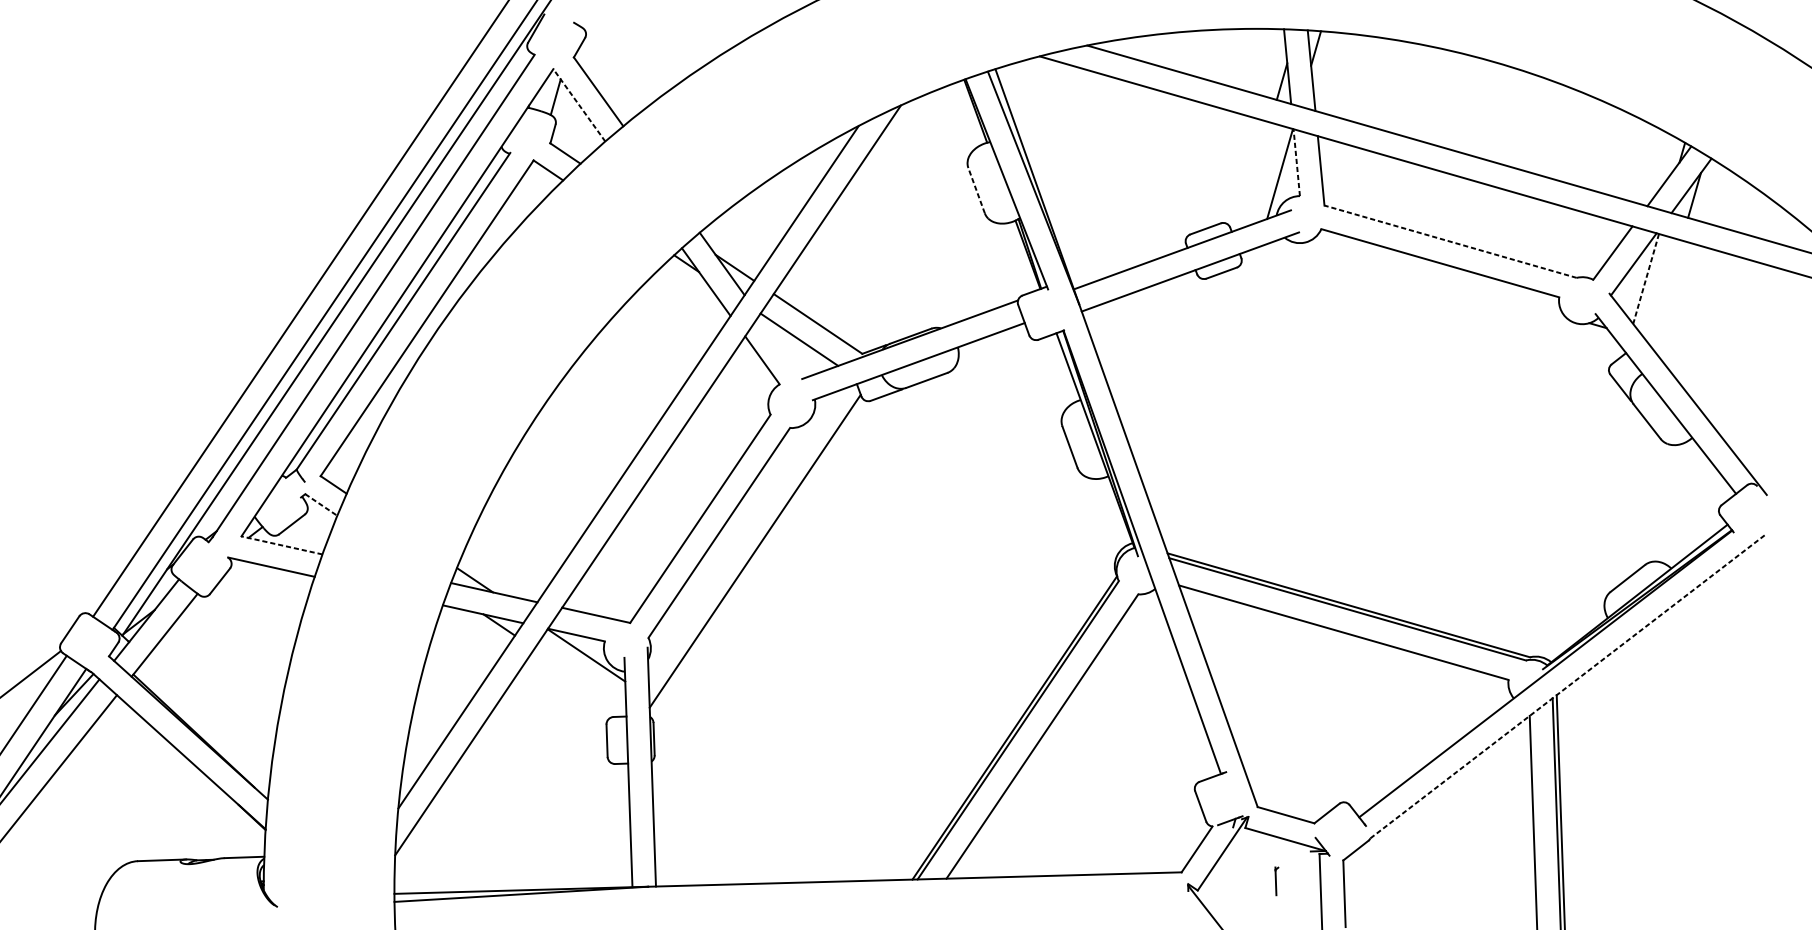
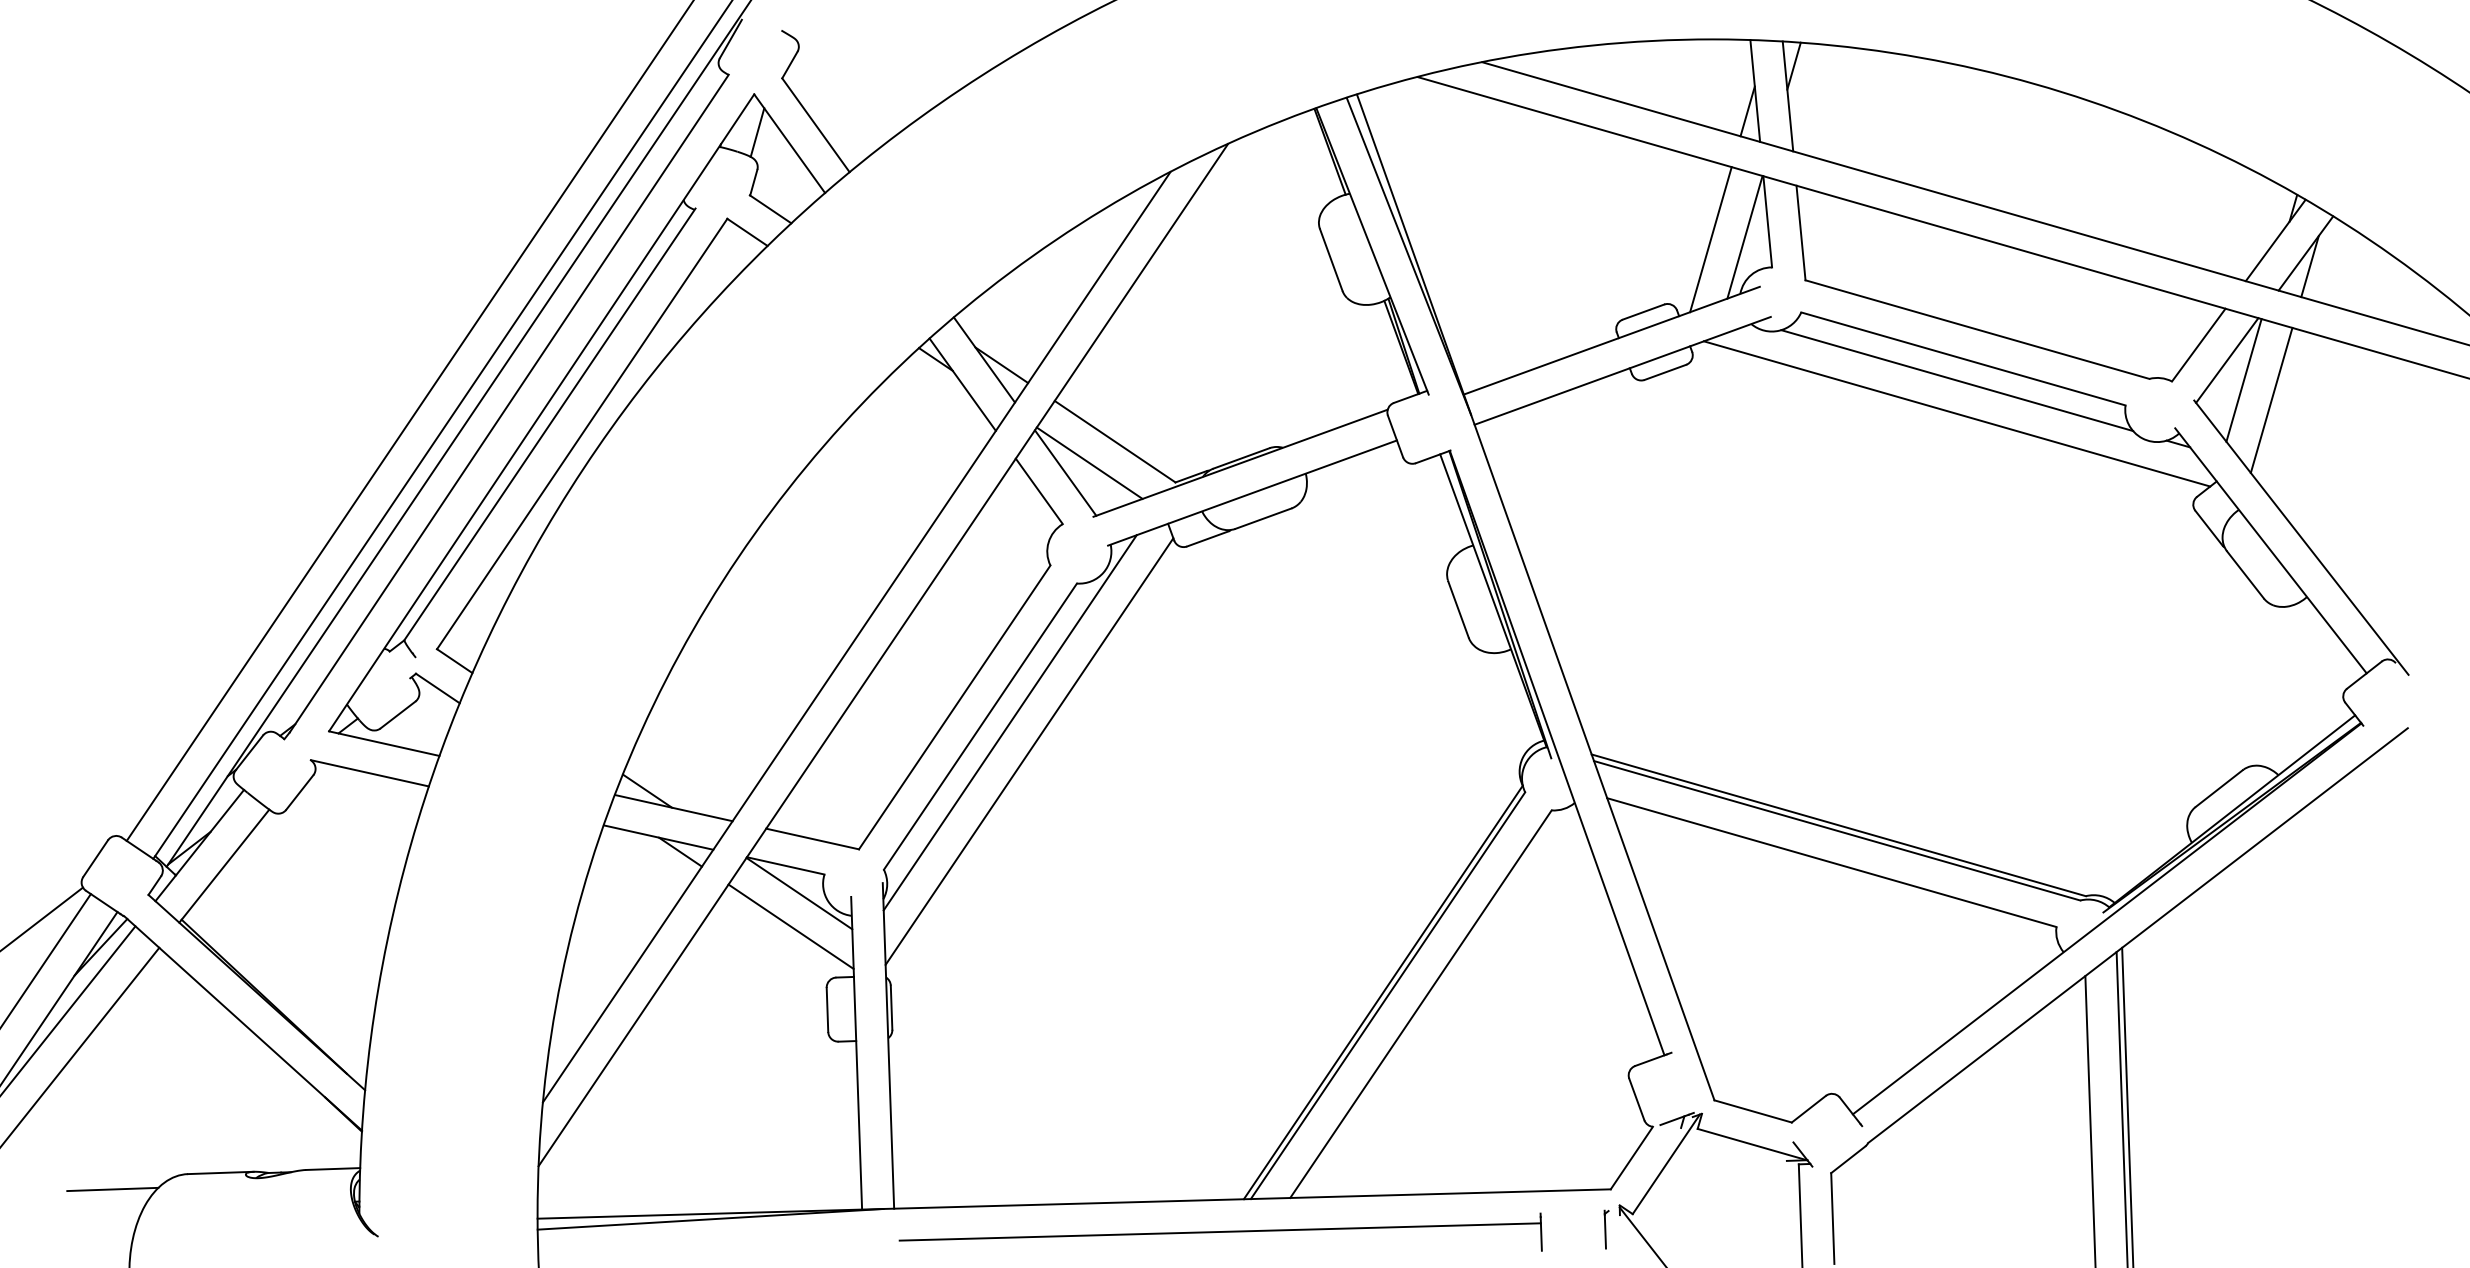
line: (579, 105) -> (789, 143), dashed -> solid
line: (1296, 162) -> (1767, 221), dashed -> solid
line: (1254, 175) -> (1710, 239), added
line: (976, 191) -> (1331, 260), dashed -> solid
line: (1450, 241) -> (1977, 329), dashed -> solid
line: (1435, 279) -> (1957, 380), added
line: (1646, 279) -> (2244, 380), dashed -> solid
line: (1666, 292) -> (2271, 399), added
line: (1435, 303) -> (1956, 413), added
line: (781, 346) -> (1065, 472), added
line: (321, 504) -> (438, 688), dashed -> solid
line: (740, 529) -> (1009, 722), added
line: (282, 545) -> (384, 743), dashed -> solid
line: (579, 679) -> (790, 926), added
line: (1568, 686) -> (2138, 935), dashed -> solid
line: (82, 872) -> (112, 1189), added
part: (1276, 881) -> (1606, 1229), moved
part: (895, 903) -> (1220, 1231), added

